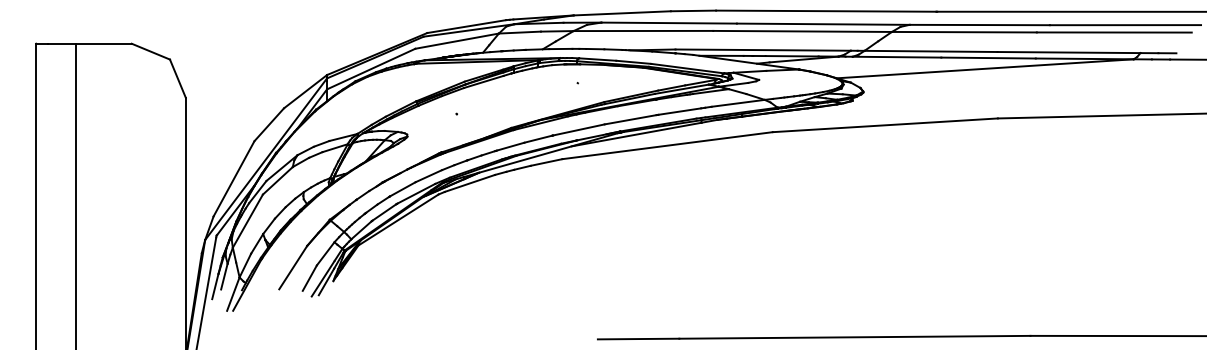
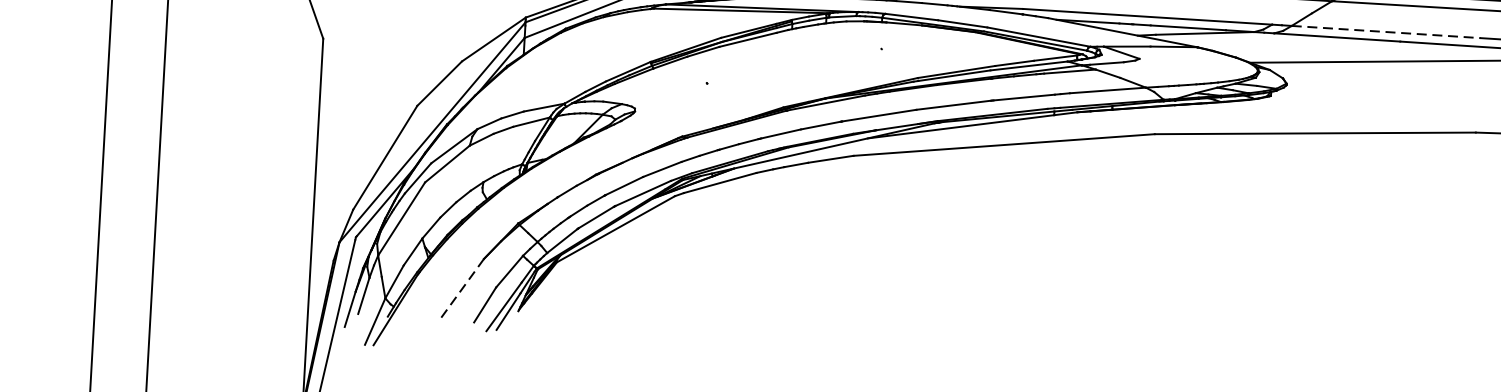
line: (931, 51) -> (1386, 32), solid -> dashed
line: (293, 267) -> (462, 288), solid -> dashed

